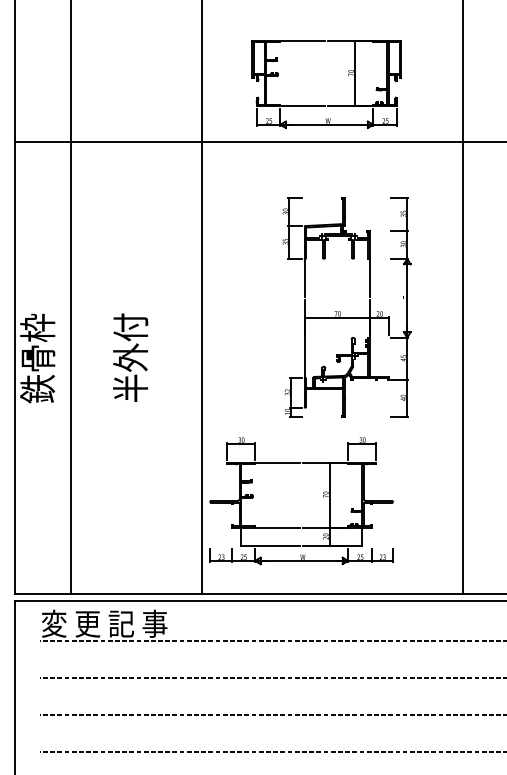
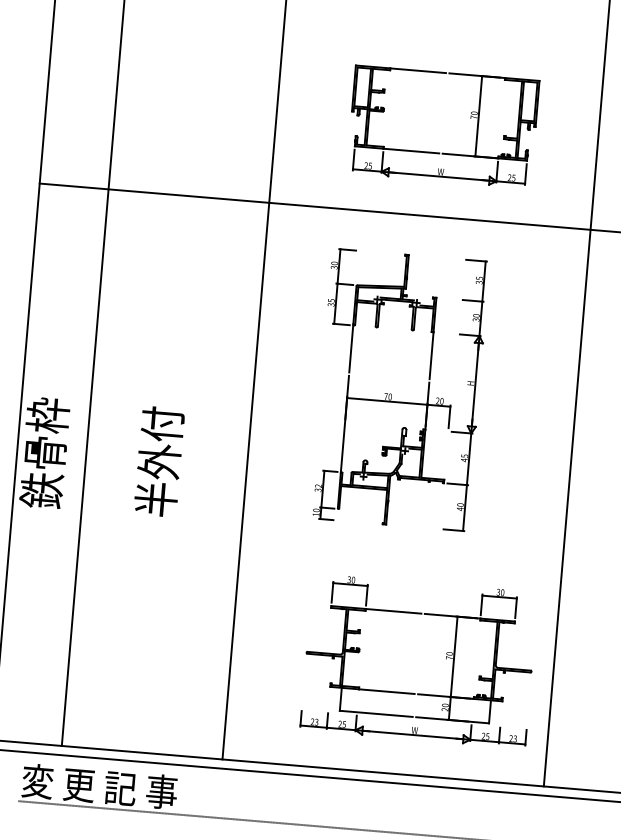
part: (325, 105) -> (439, 152), moved
part: (340, 311) -> (391, 394), moved
part: (323, 497) -> (446, 659), moved

